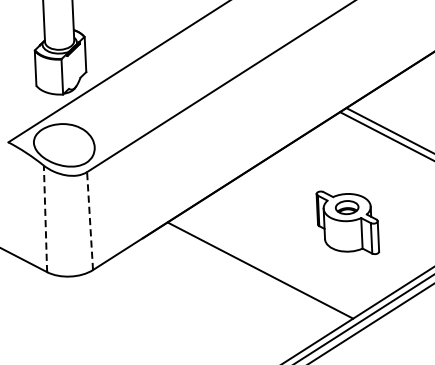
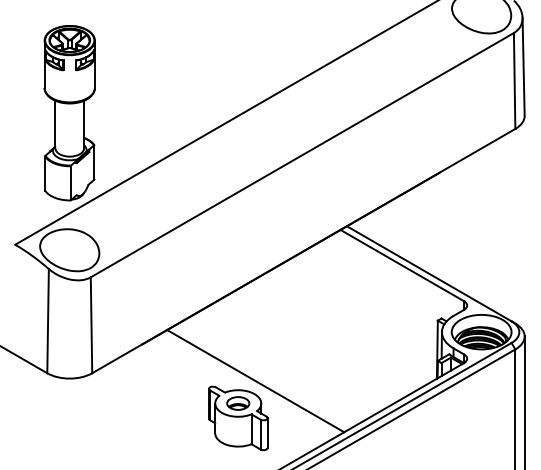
line: (45, 218) -> (48, 320), dashed -> solid
line: (90, 221) -> (91, 325), dashed -> solid
part: (348, 222) -> (238, 418), moved

